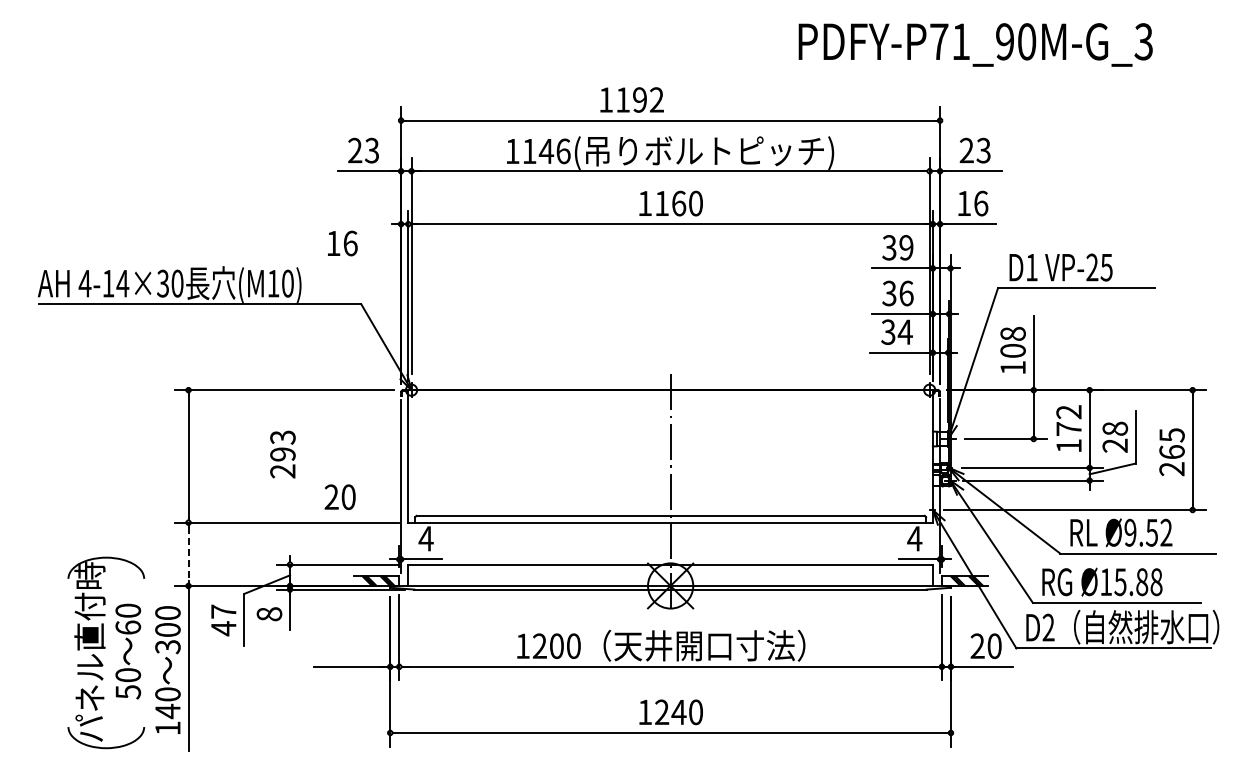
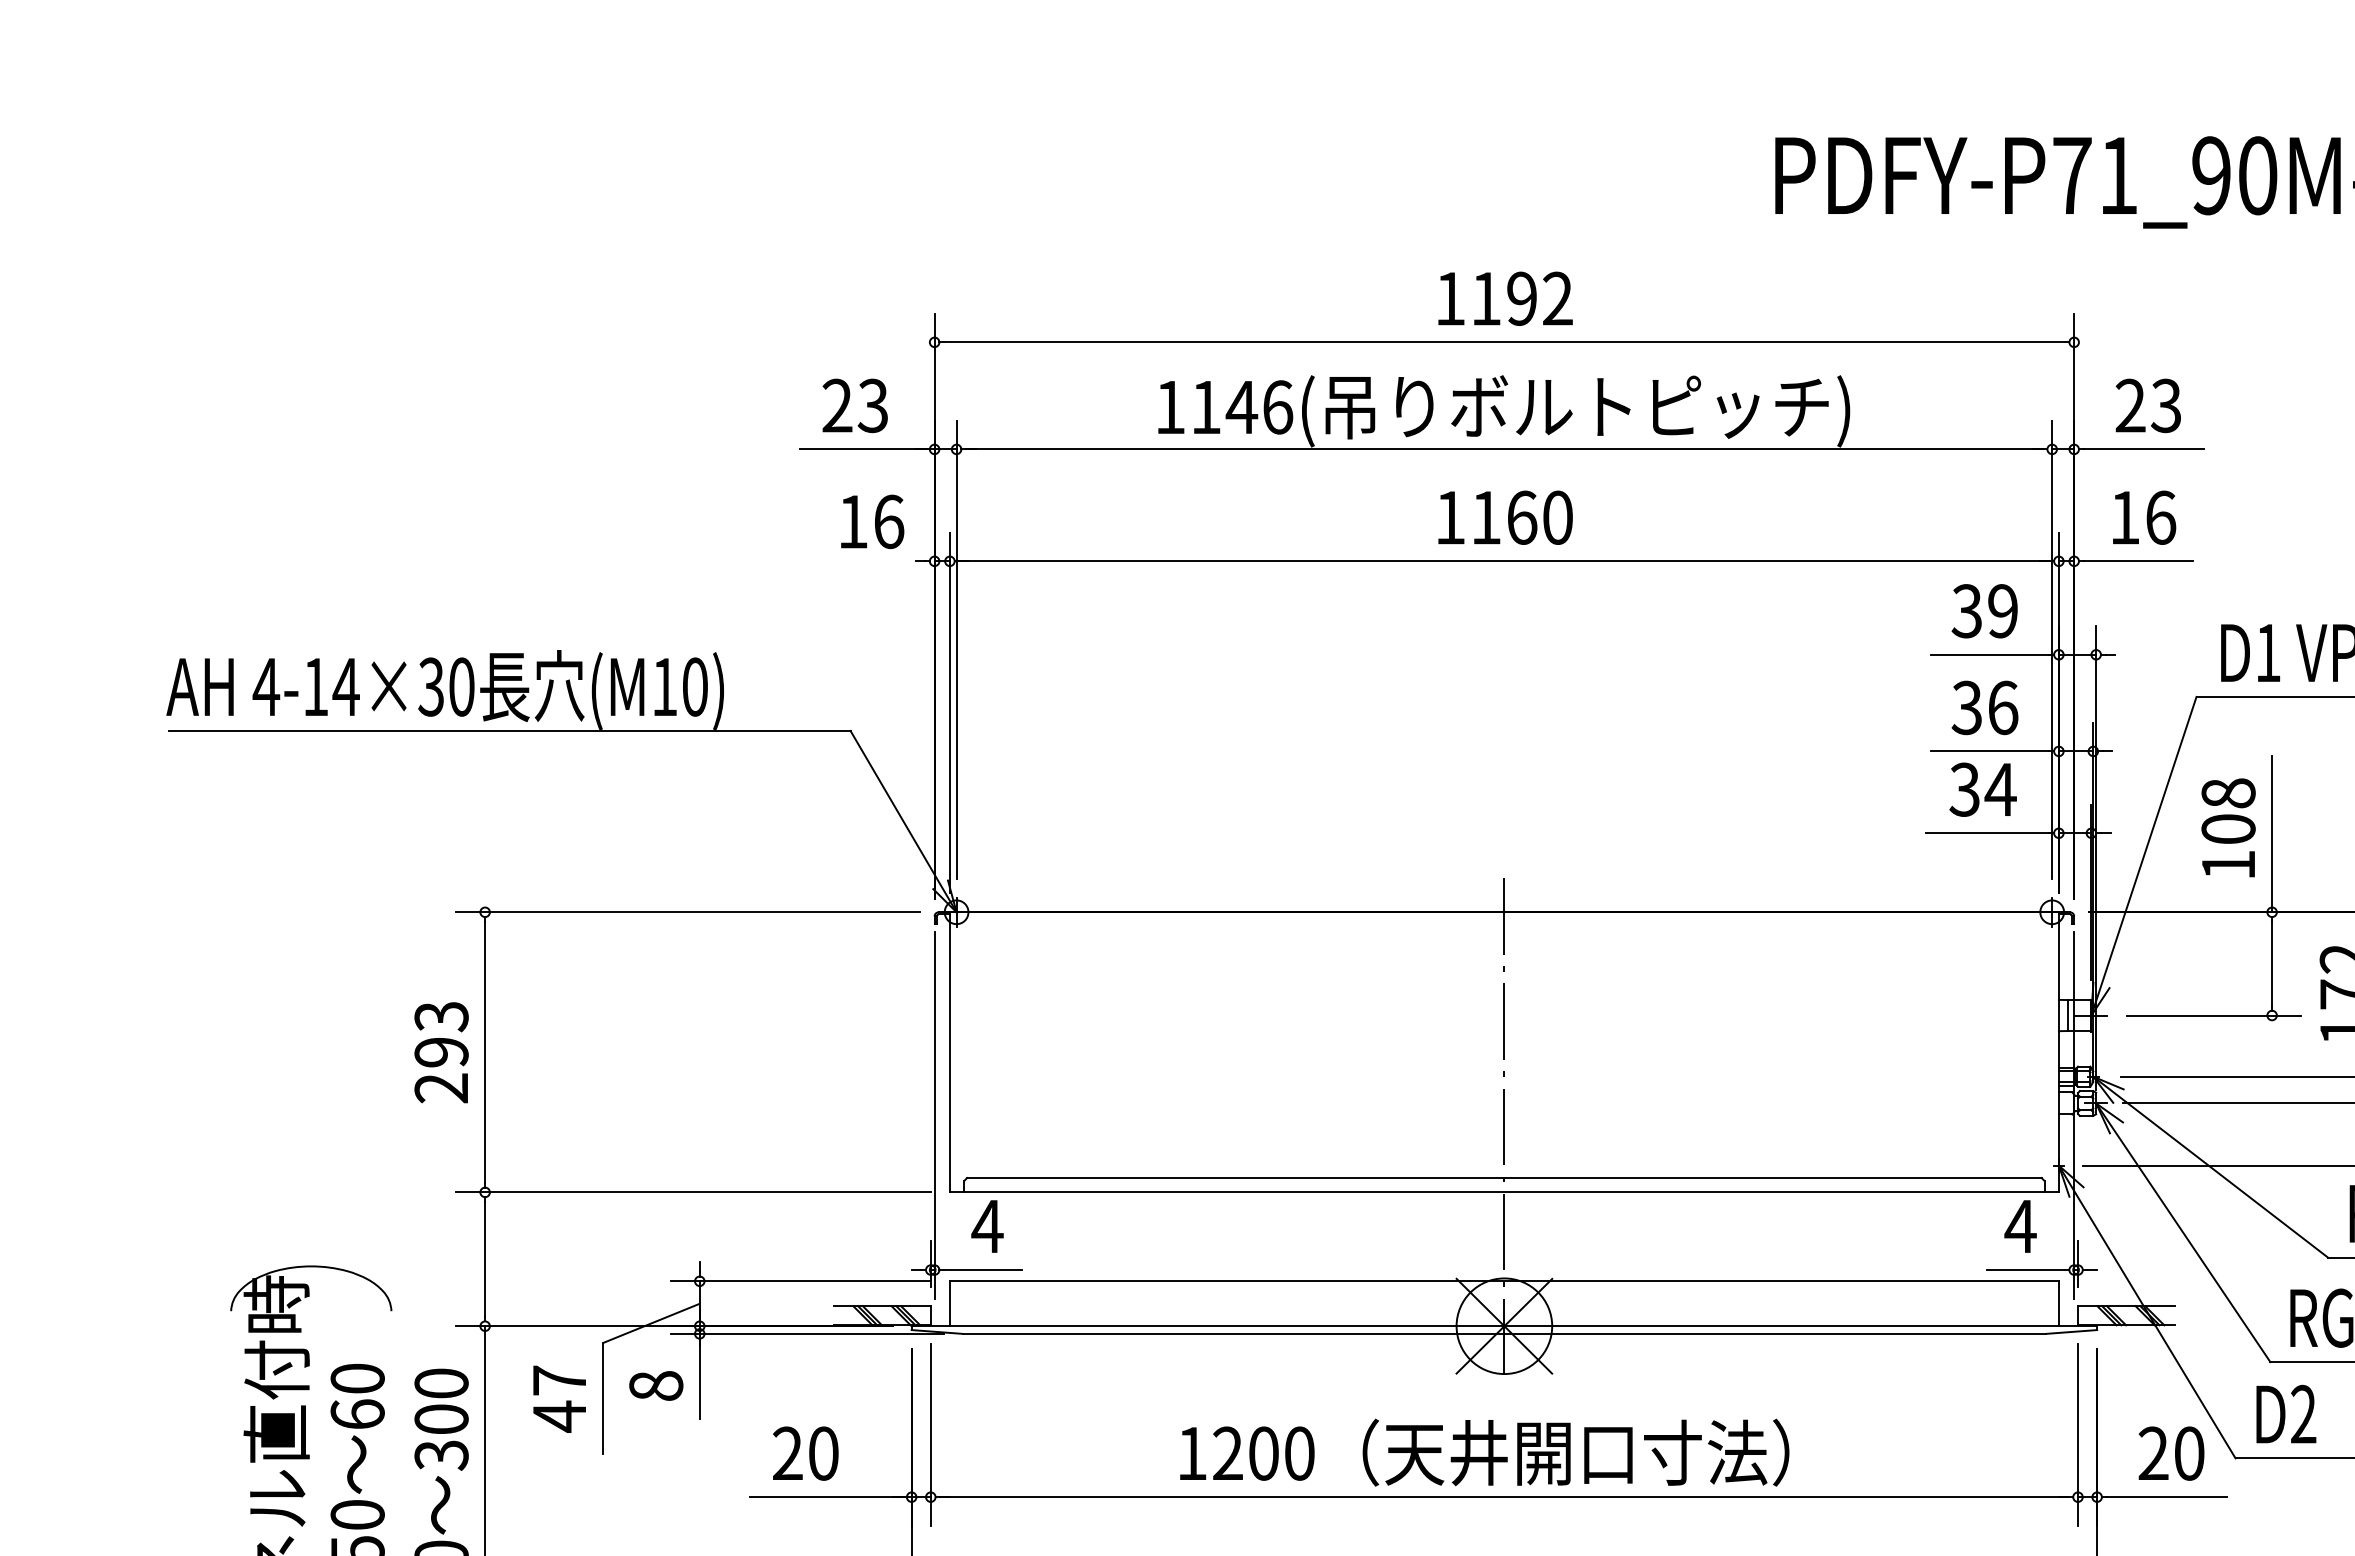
text: (631, 99) -> (1504, 297), moved
text: (342, 243) -> (871, 521), moved
text: (282, 454) -> (440, 1052), moved
text: (339, 496) -> (804, 1452), moved
line: (188, 554) -> (485, 1259), dashed -> solid

